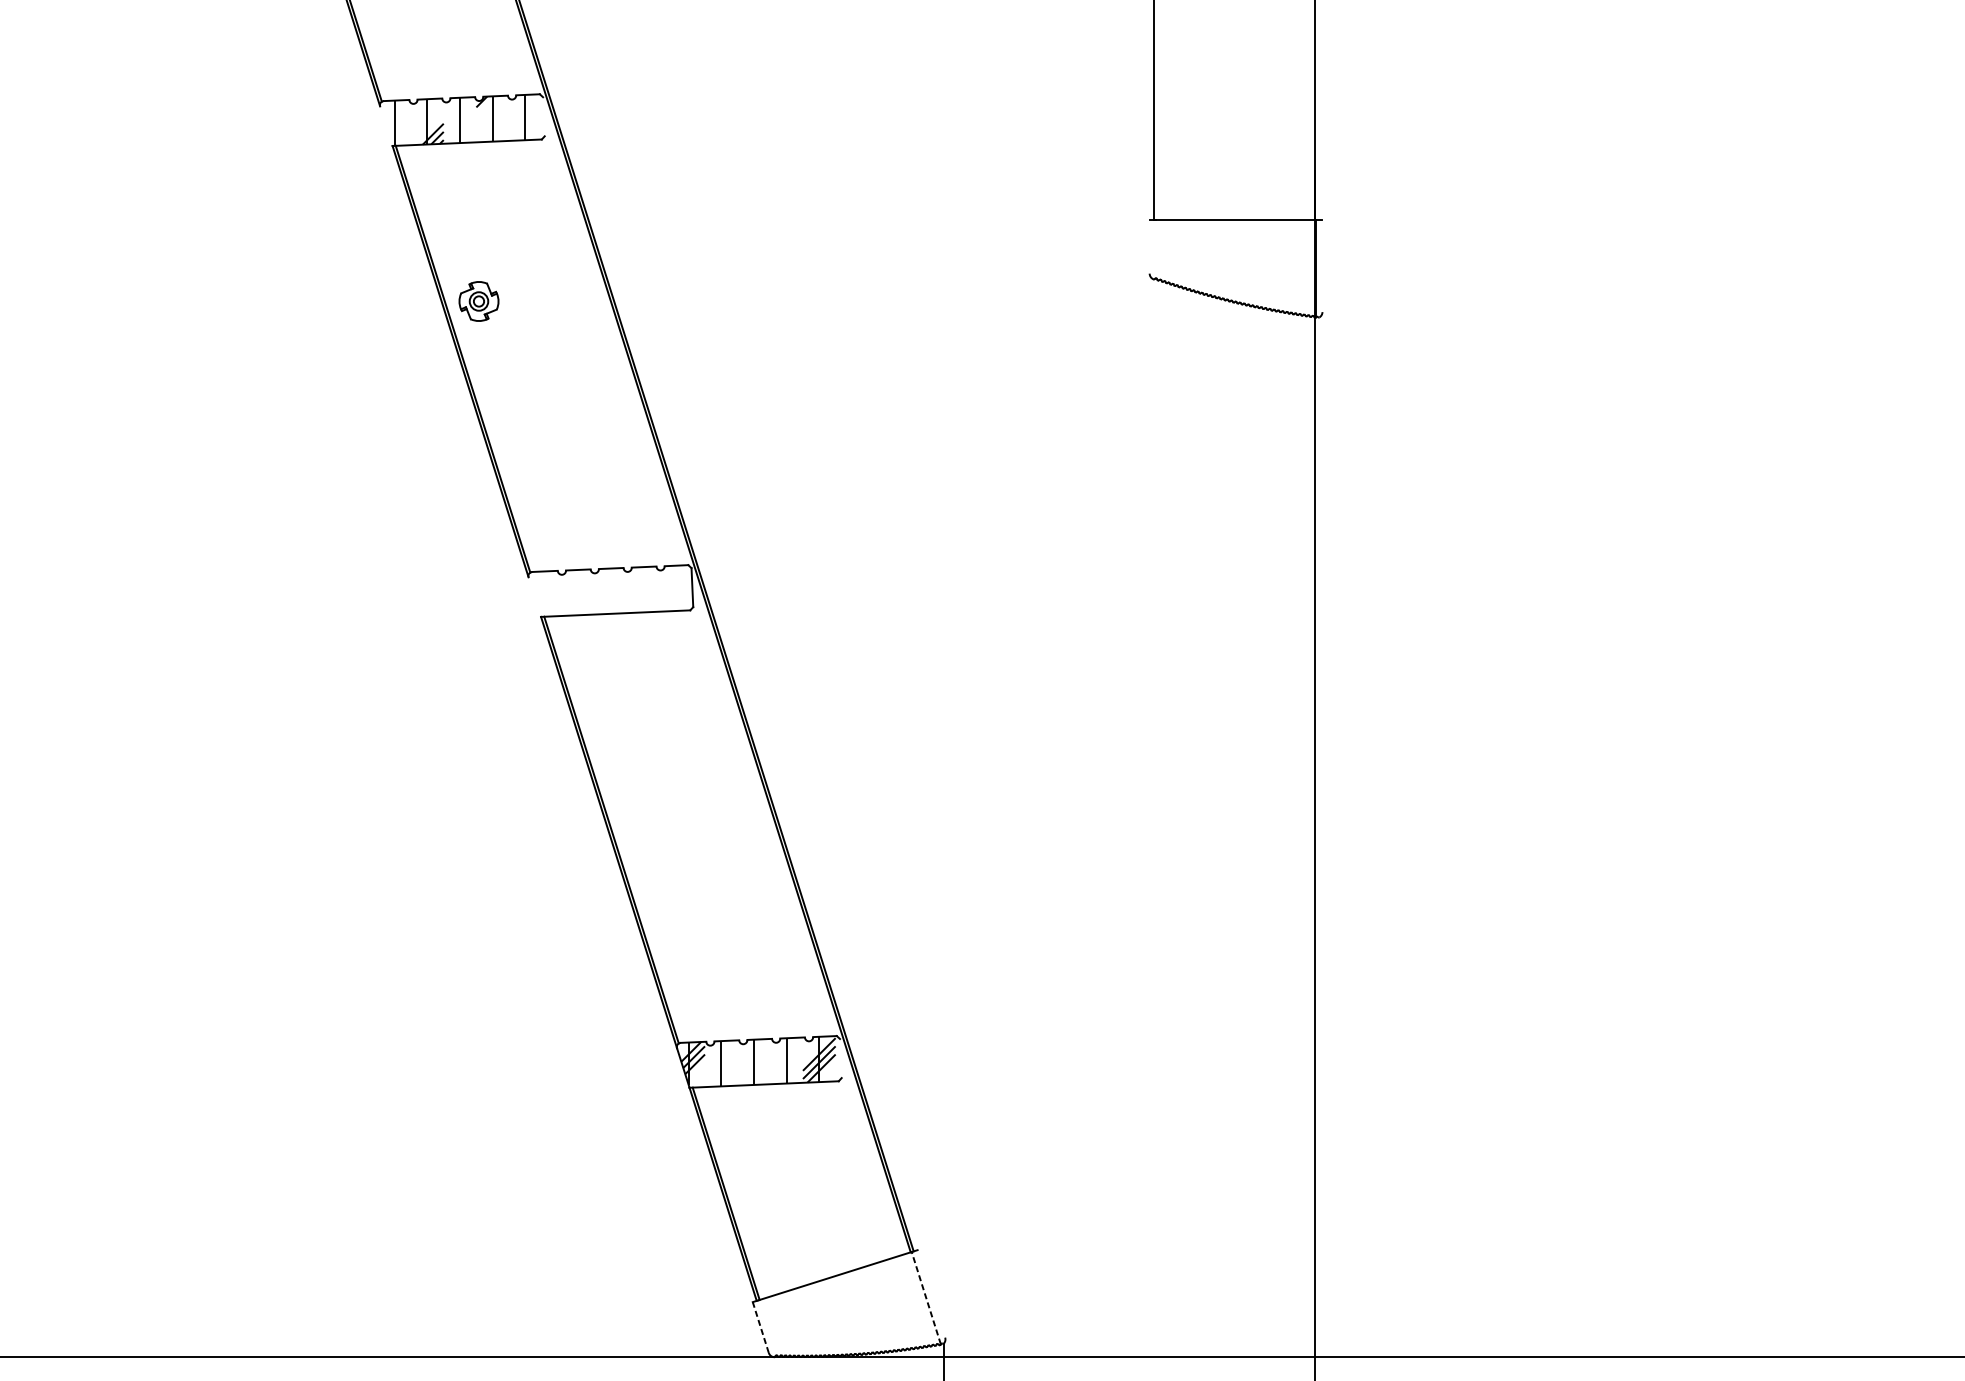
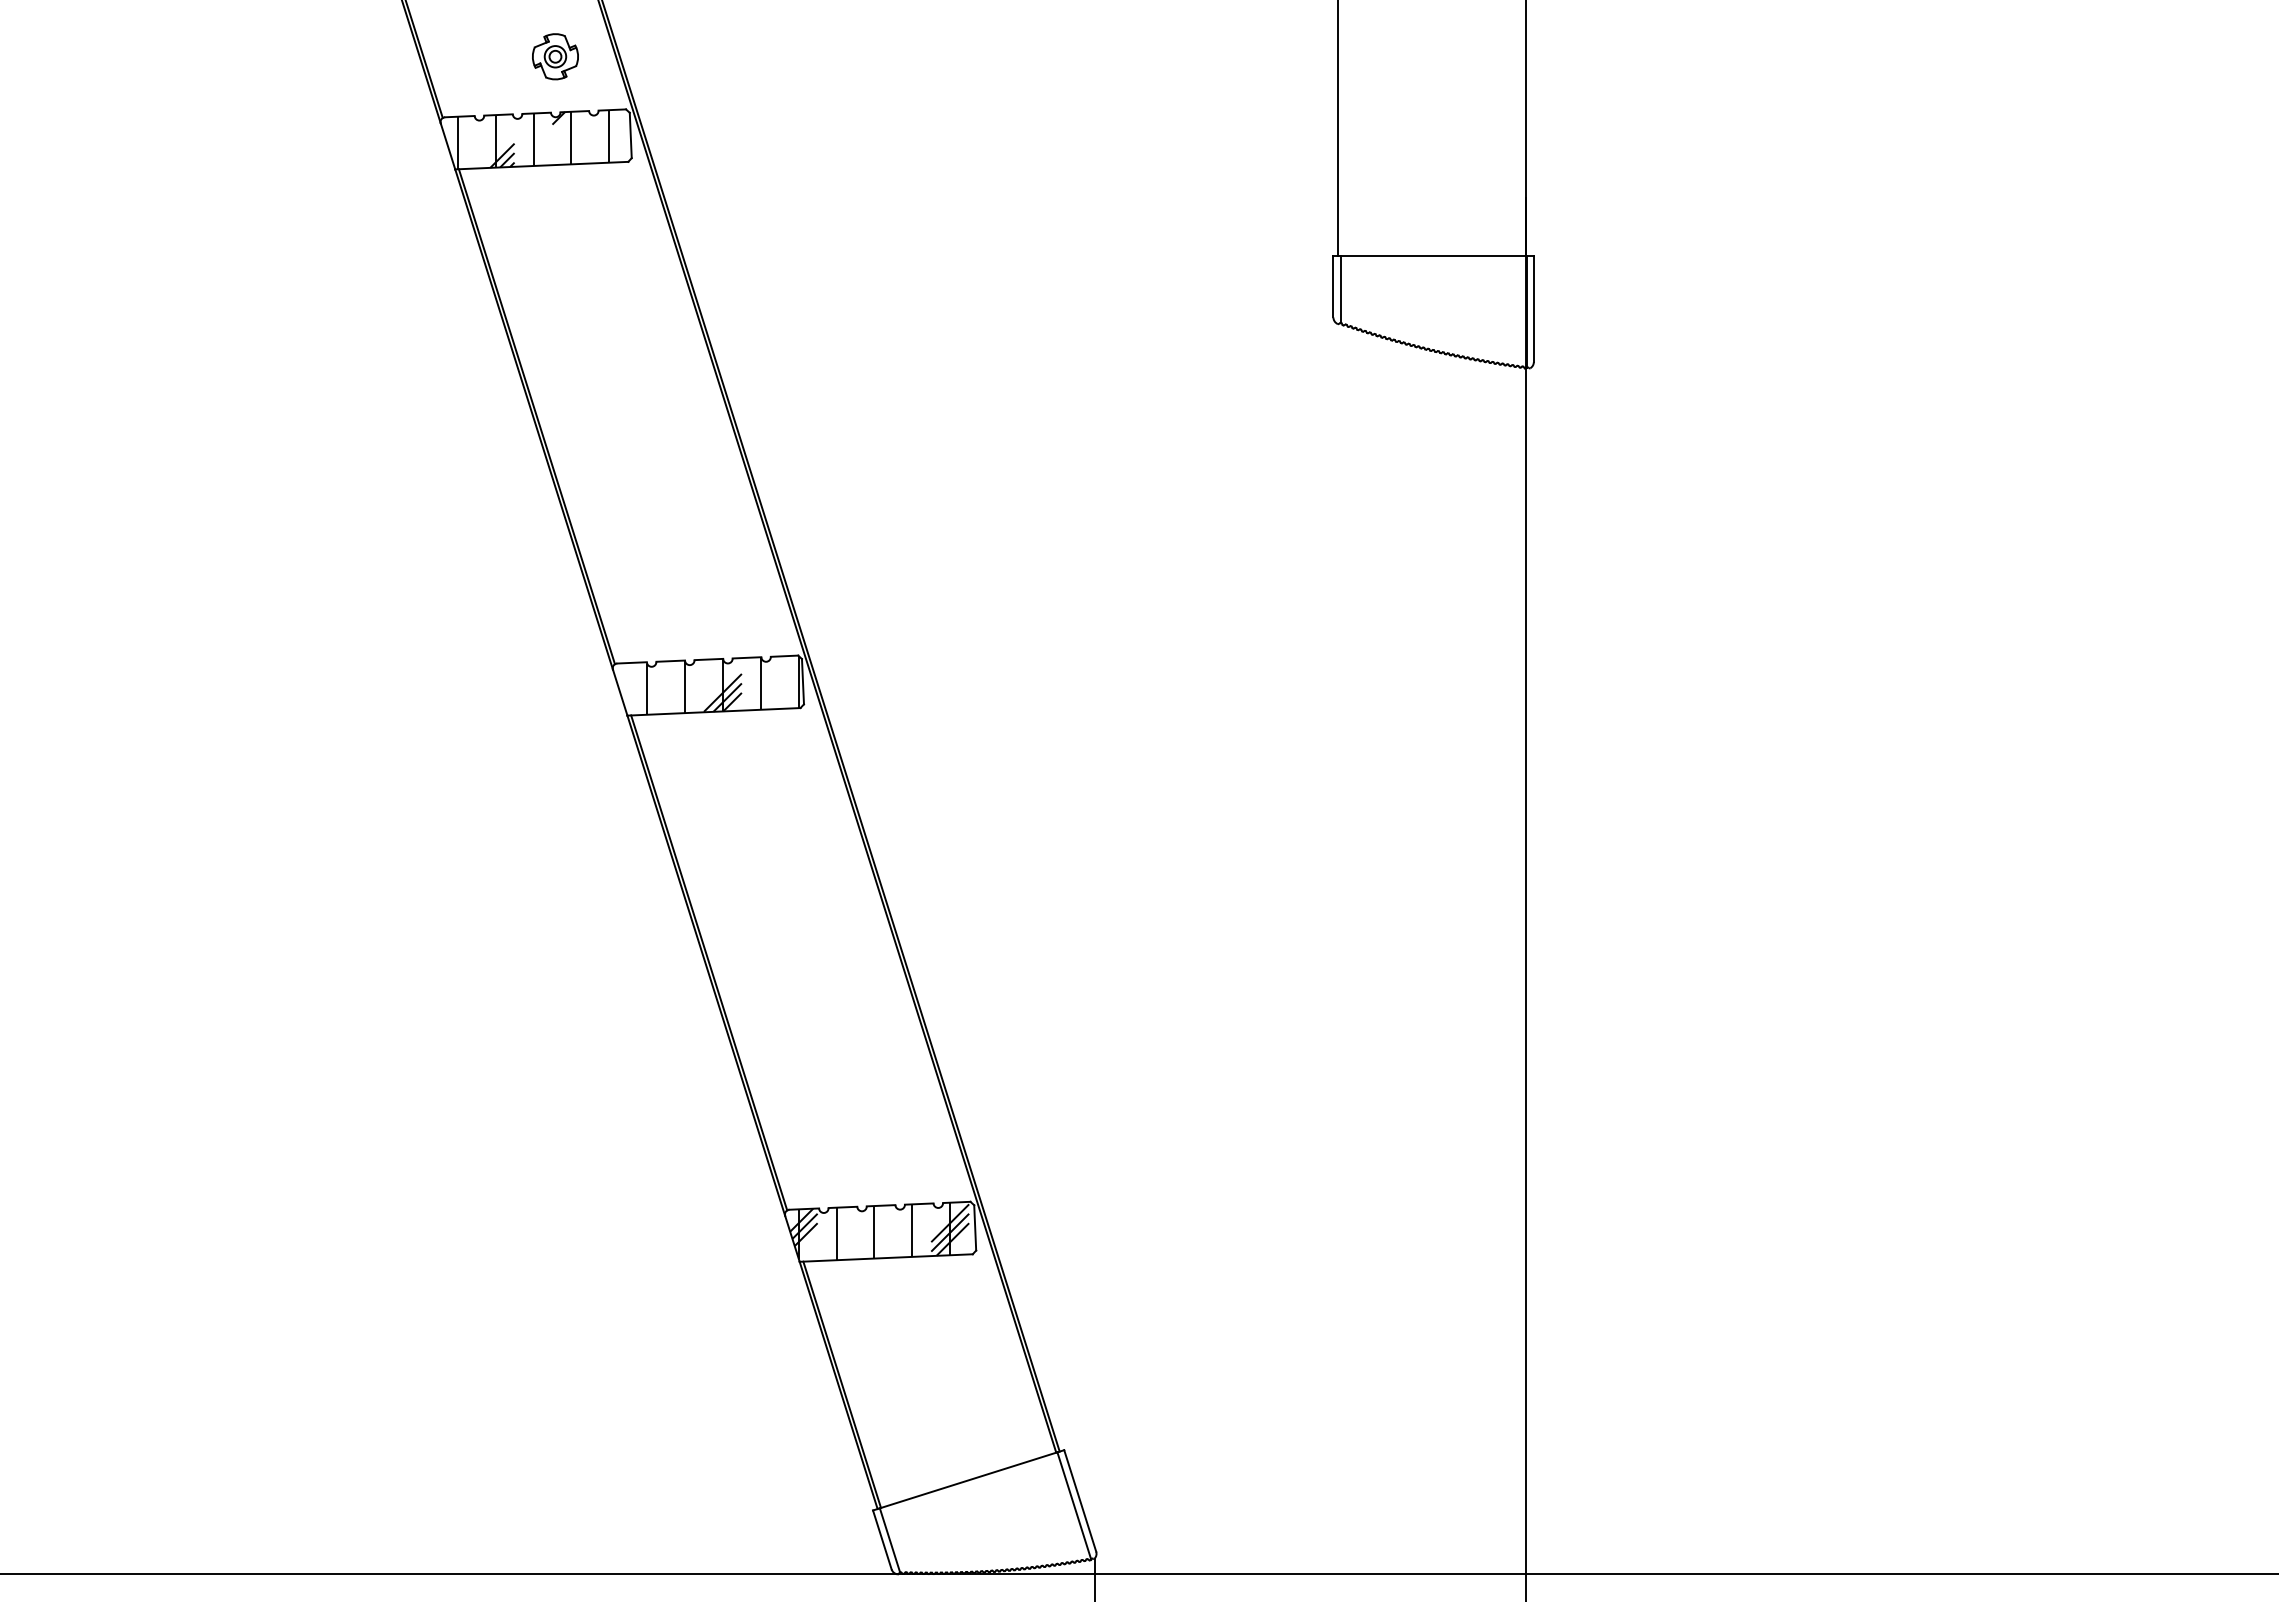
line: (543, 116) -> (630, 135), added
line: (385, 126) -> (447, 146), added
line: (1149, 246) -> (1333, 286), added
line: (1155, 249) -> (1340, 289), added
line: (1322, 265) -> (1533, 308), added
part: (479, 301) -> (555, 56), moved
hatch: (623, 590) -> (722, 684), added
line: (534, 596) -> (619, 692), added
line: (841, 1058) -> (975, 1227), added
line: (931, 1293) -> (1080, 1500), added
line: (926, 1297) -> (1074, 1505), dashed -> solid
line: (760, 1327) -> (882, 1539), dashed -> solid
line: (766, 1328) -> (889, 1540), added

